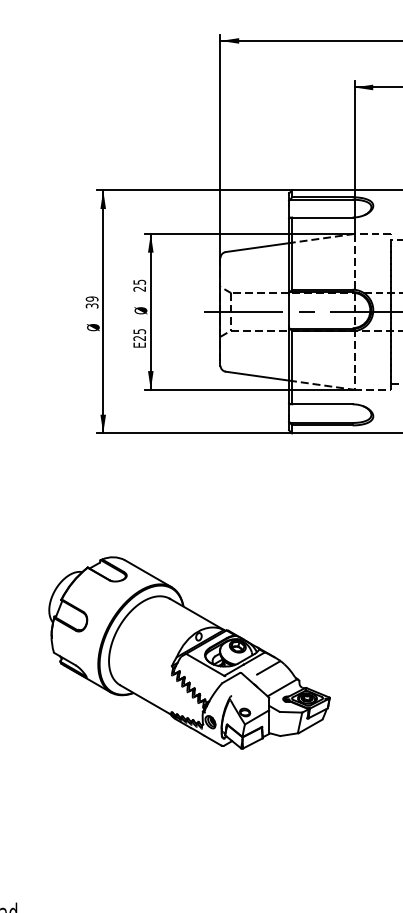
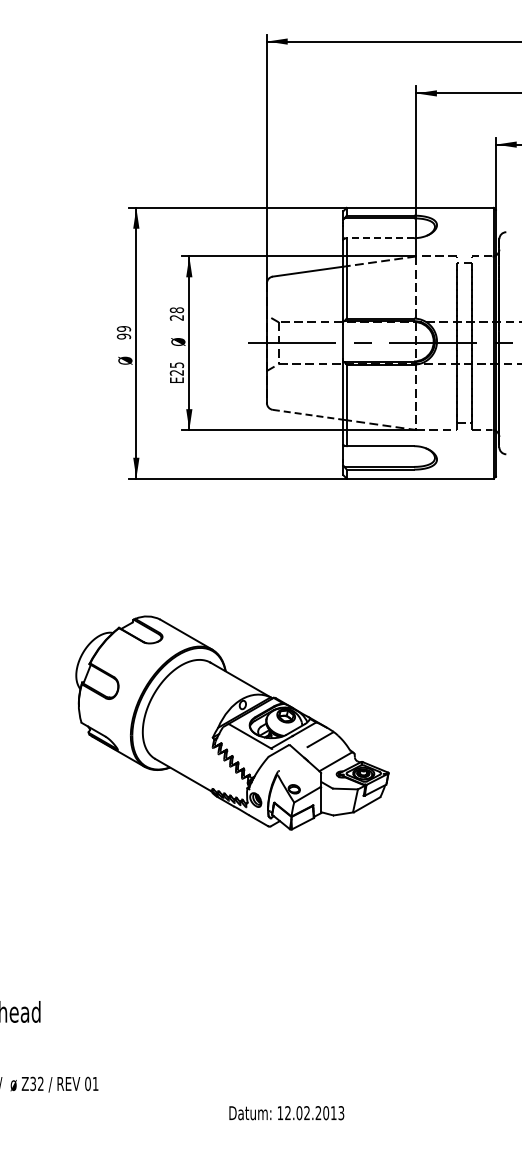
line: (322, 217) -> (380, 238), solid -> dashed
text: (139, 282) -> (176, 310), 25 -> 28
text: (91, 305) -> (123, 336), 39 -> 99
line: (257, 375) -> (308, 414), solid -> dashed

